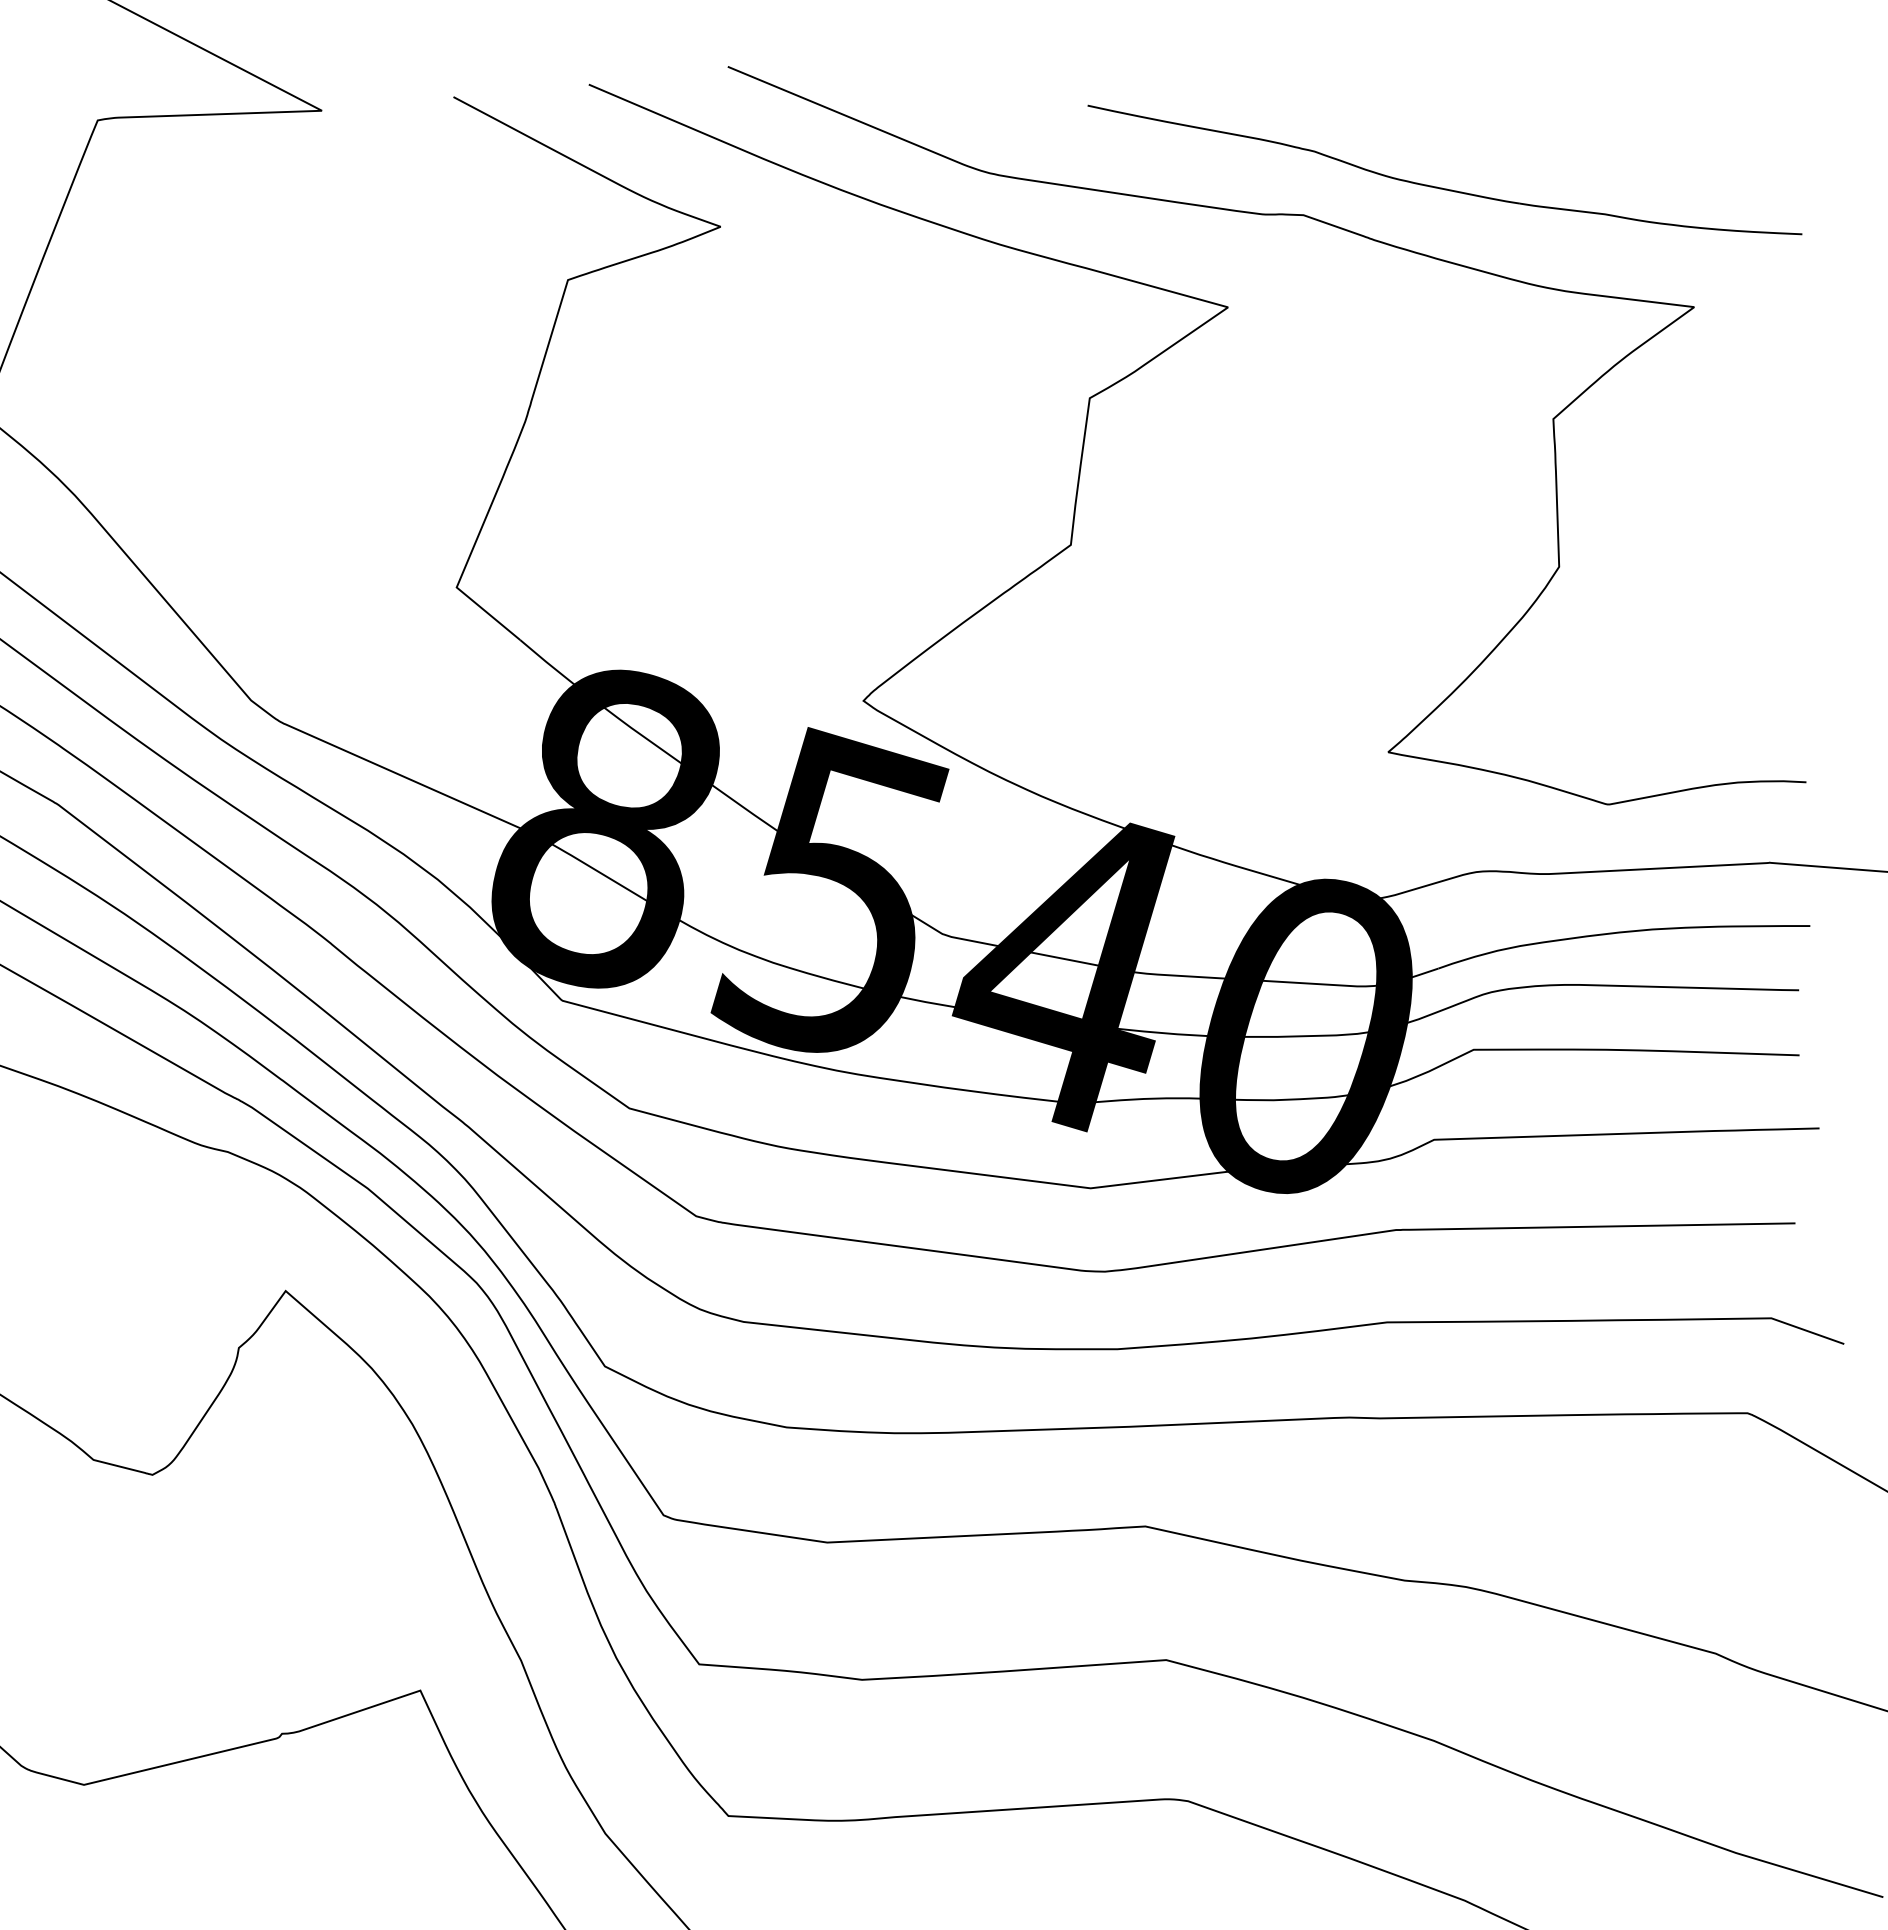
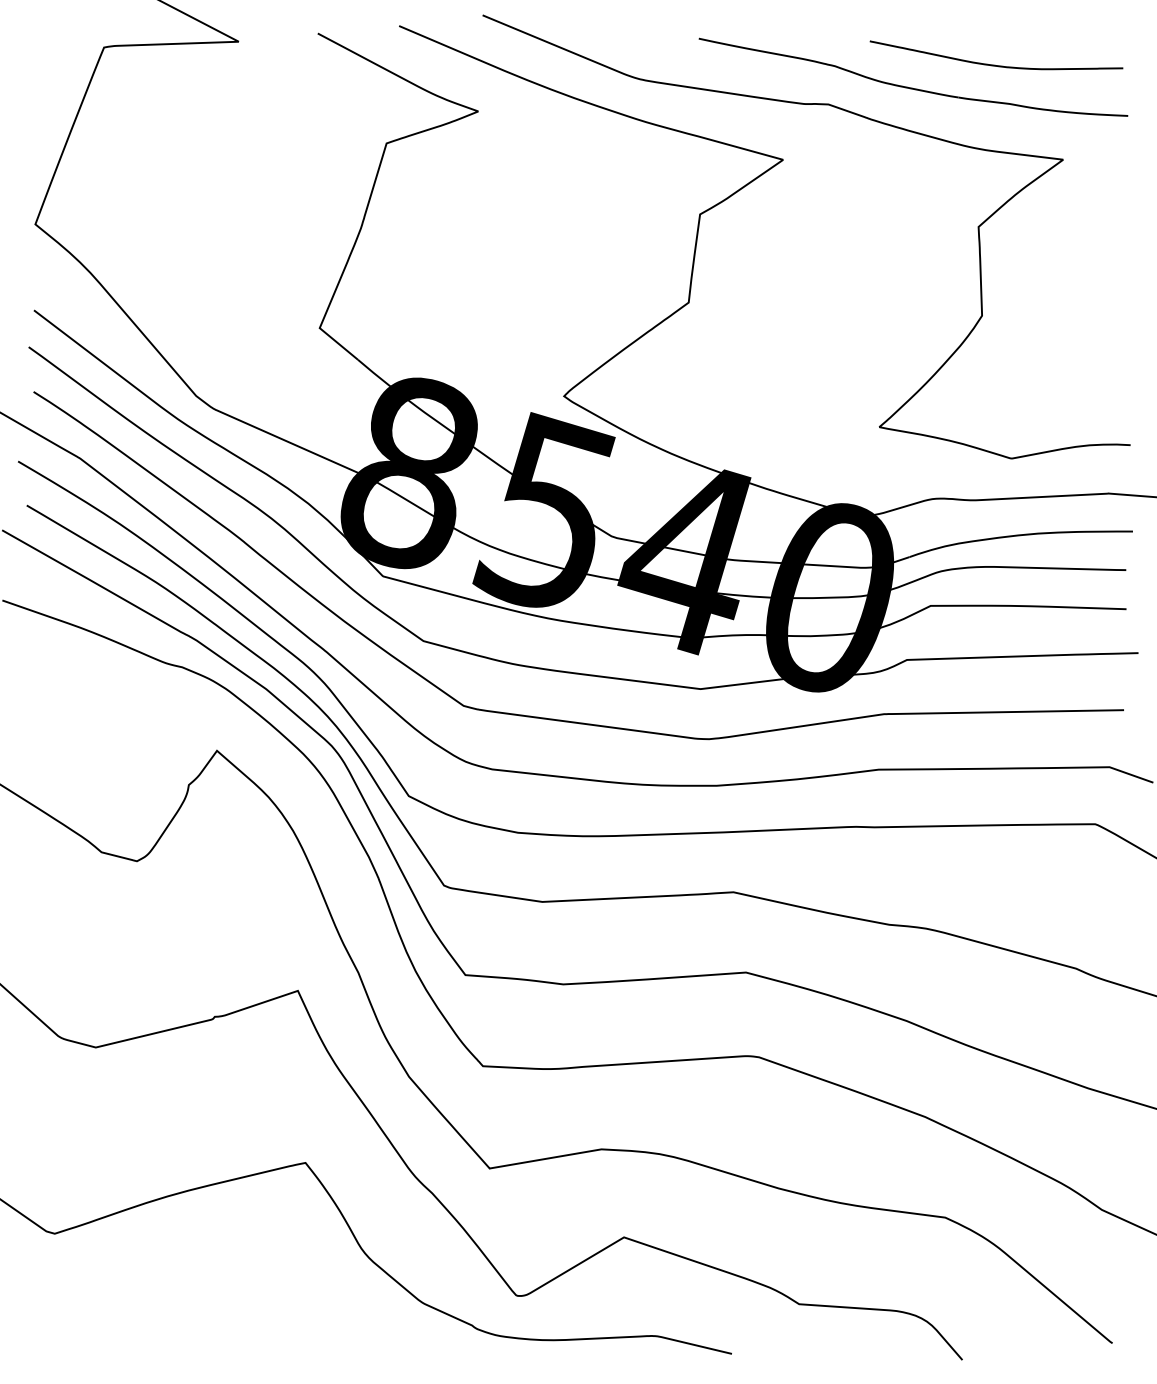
curve: (1581, 148) -> (995, 64), added

